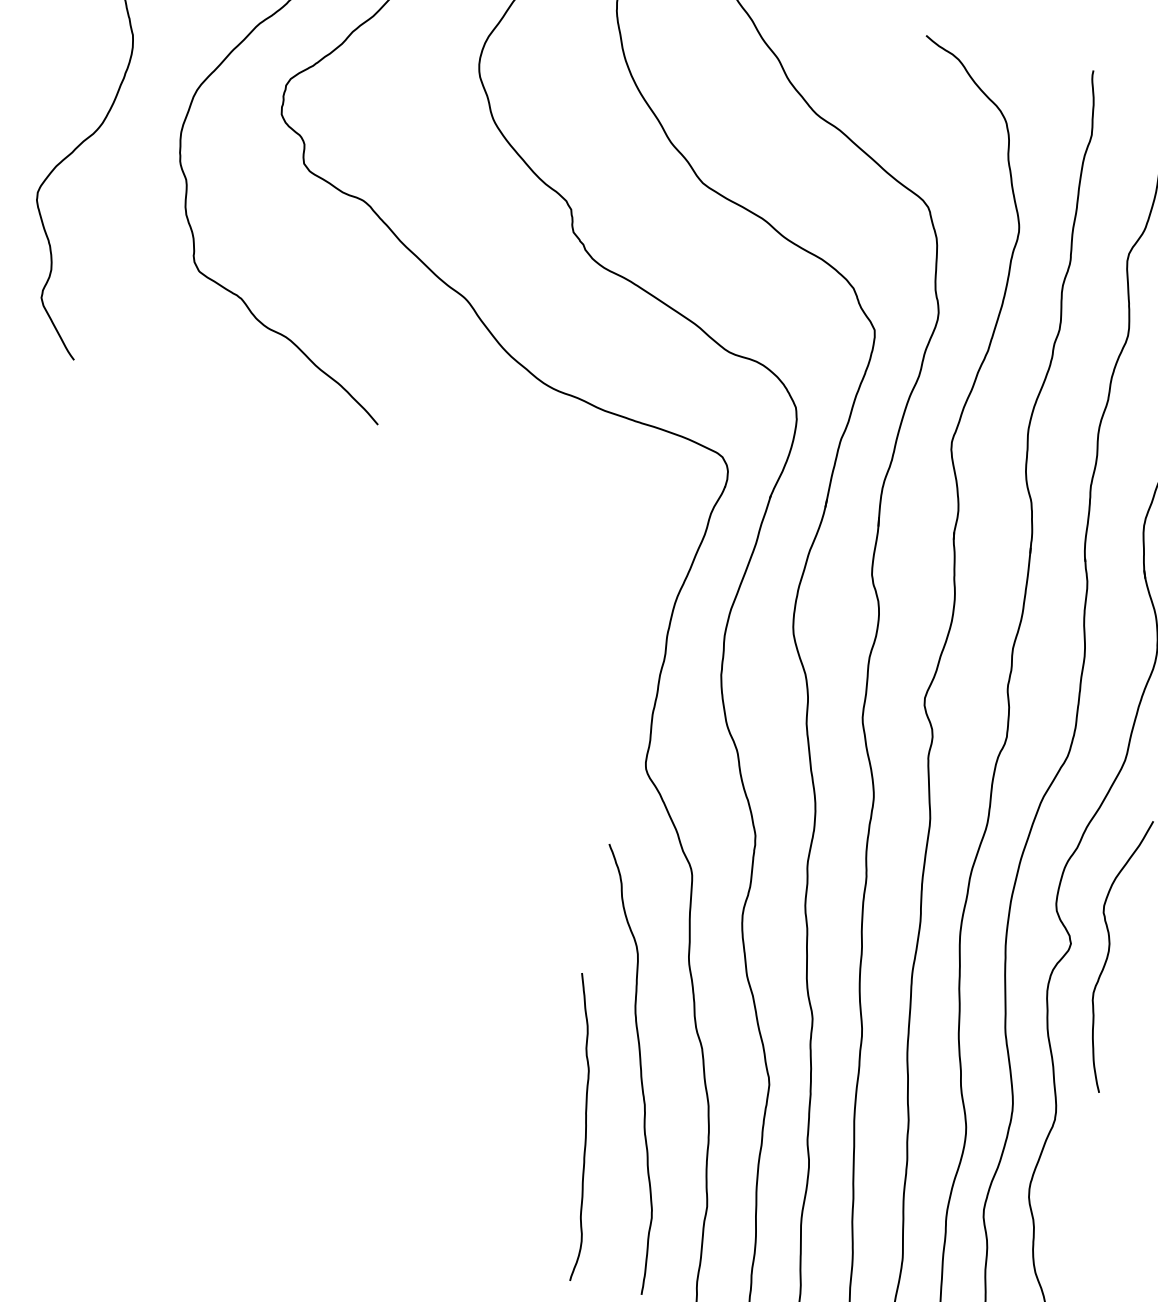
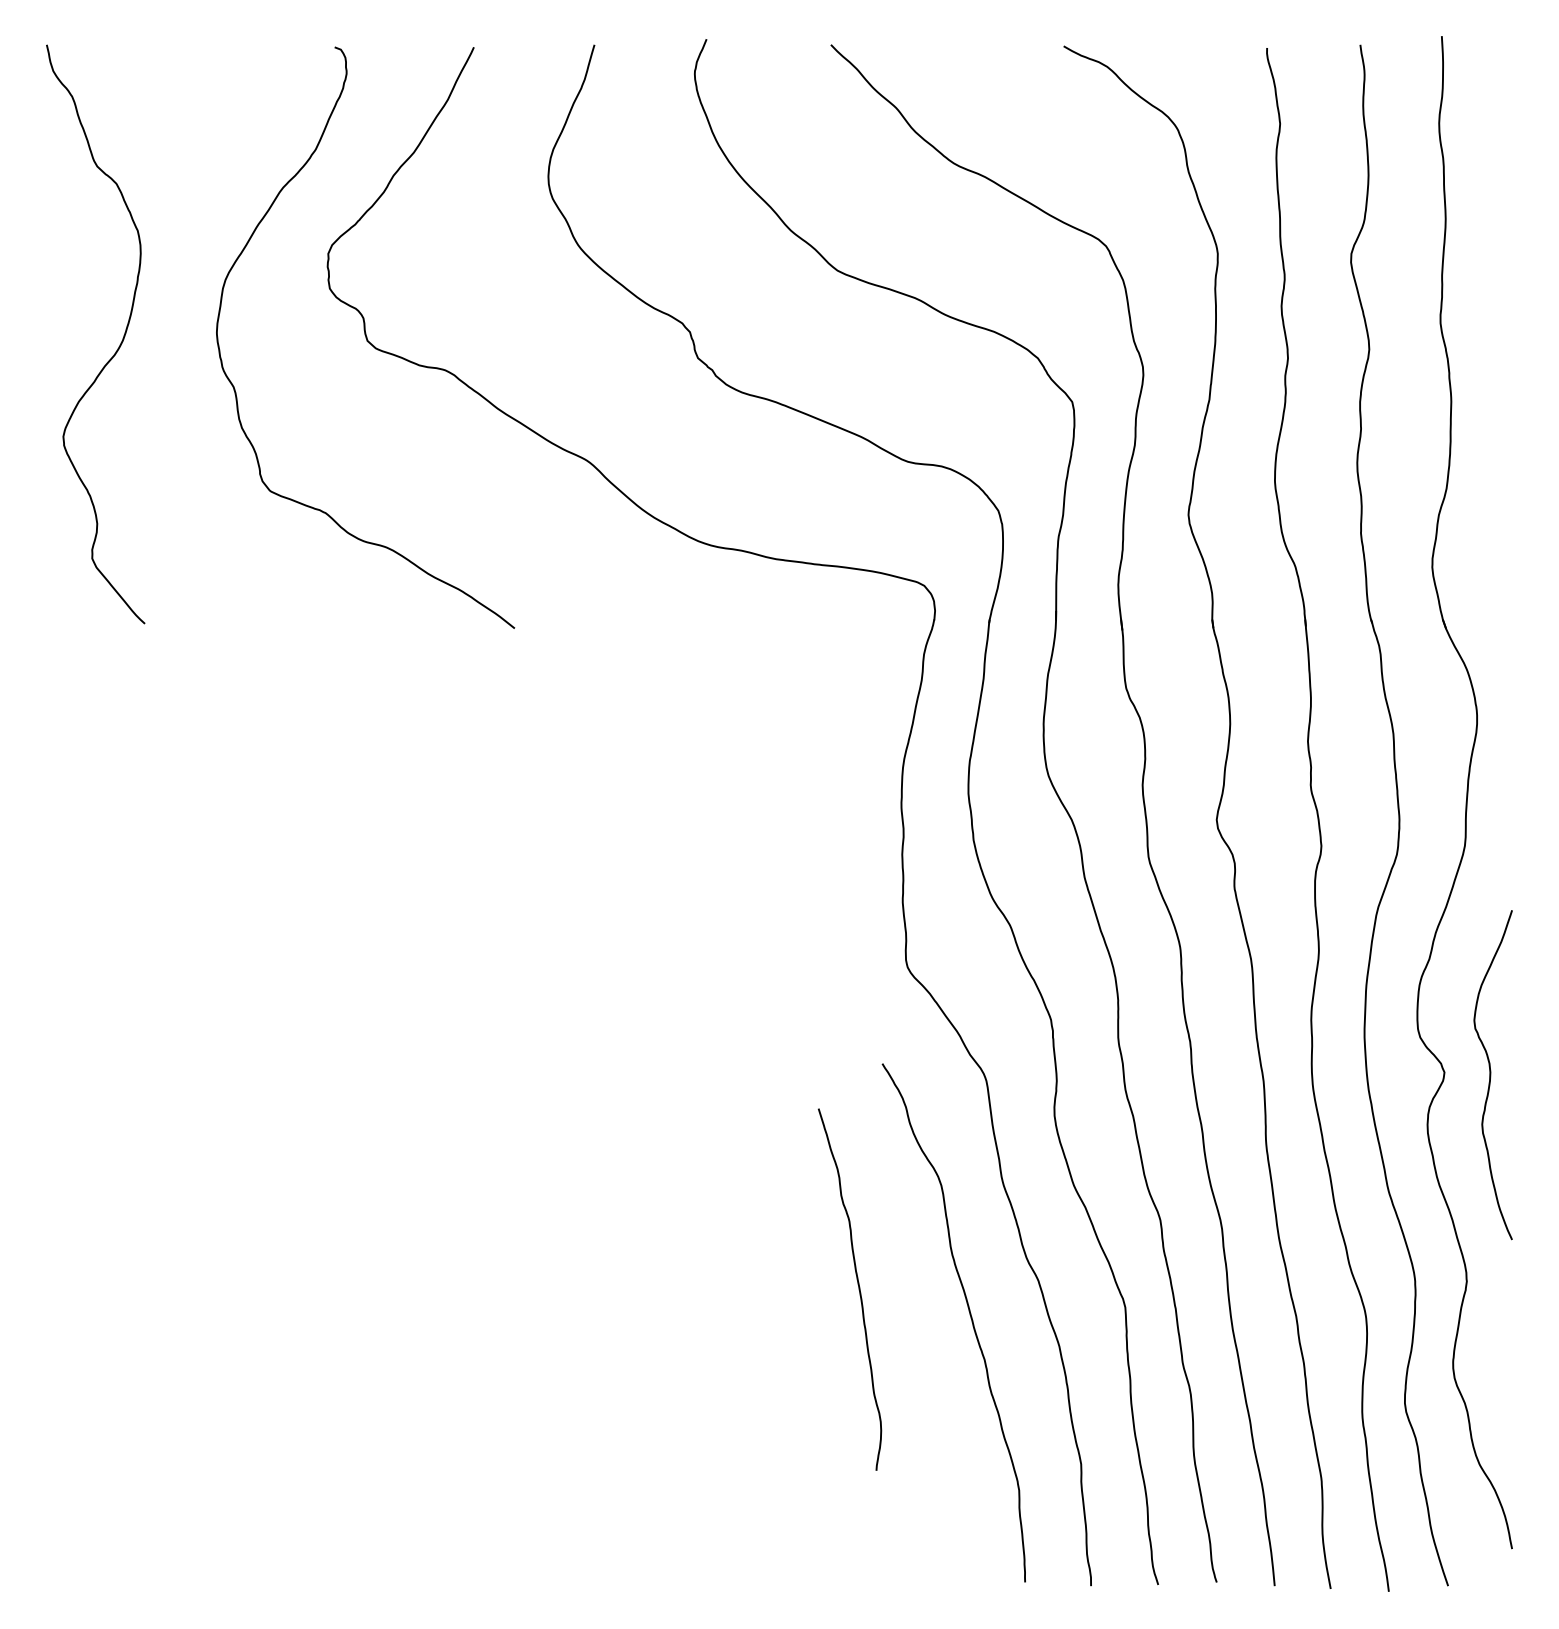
curve: (585, 1128) -> (858, 1289), moved

